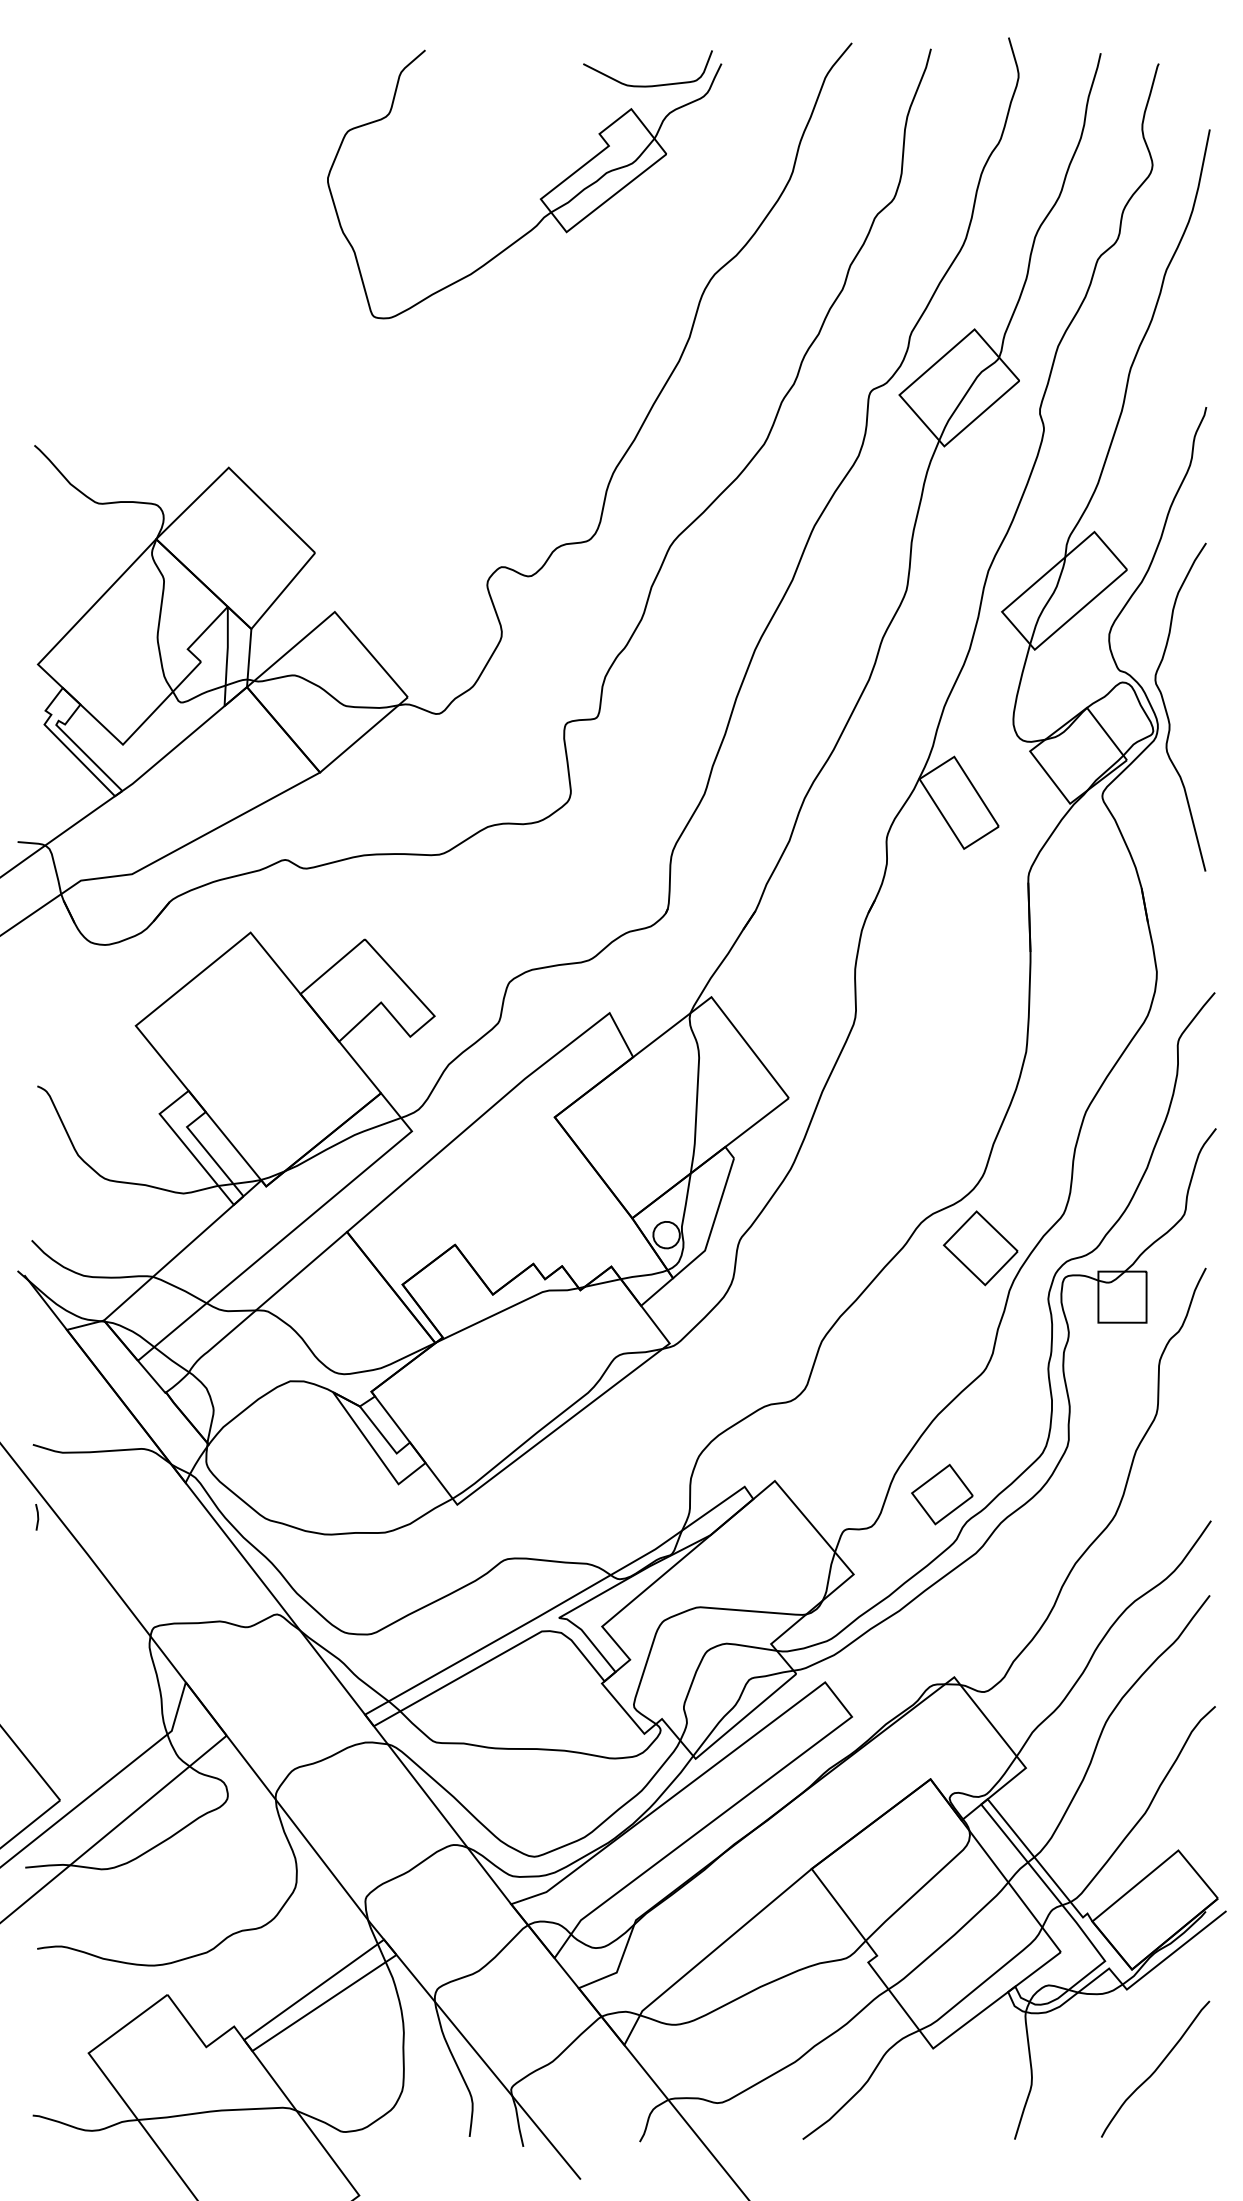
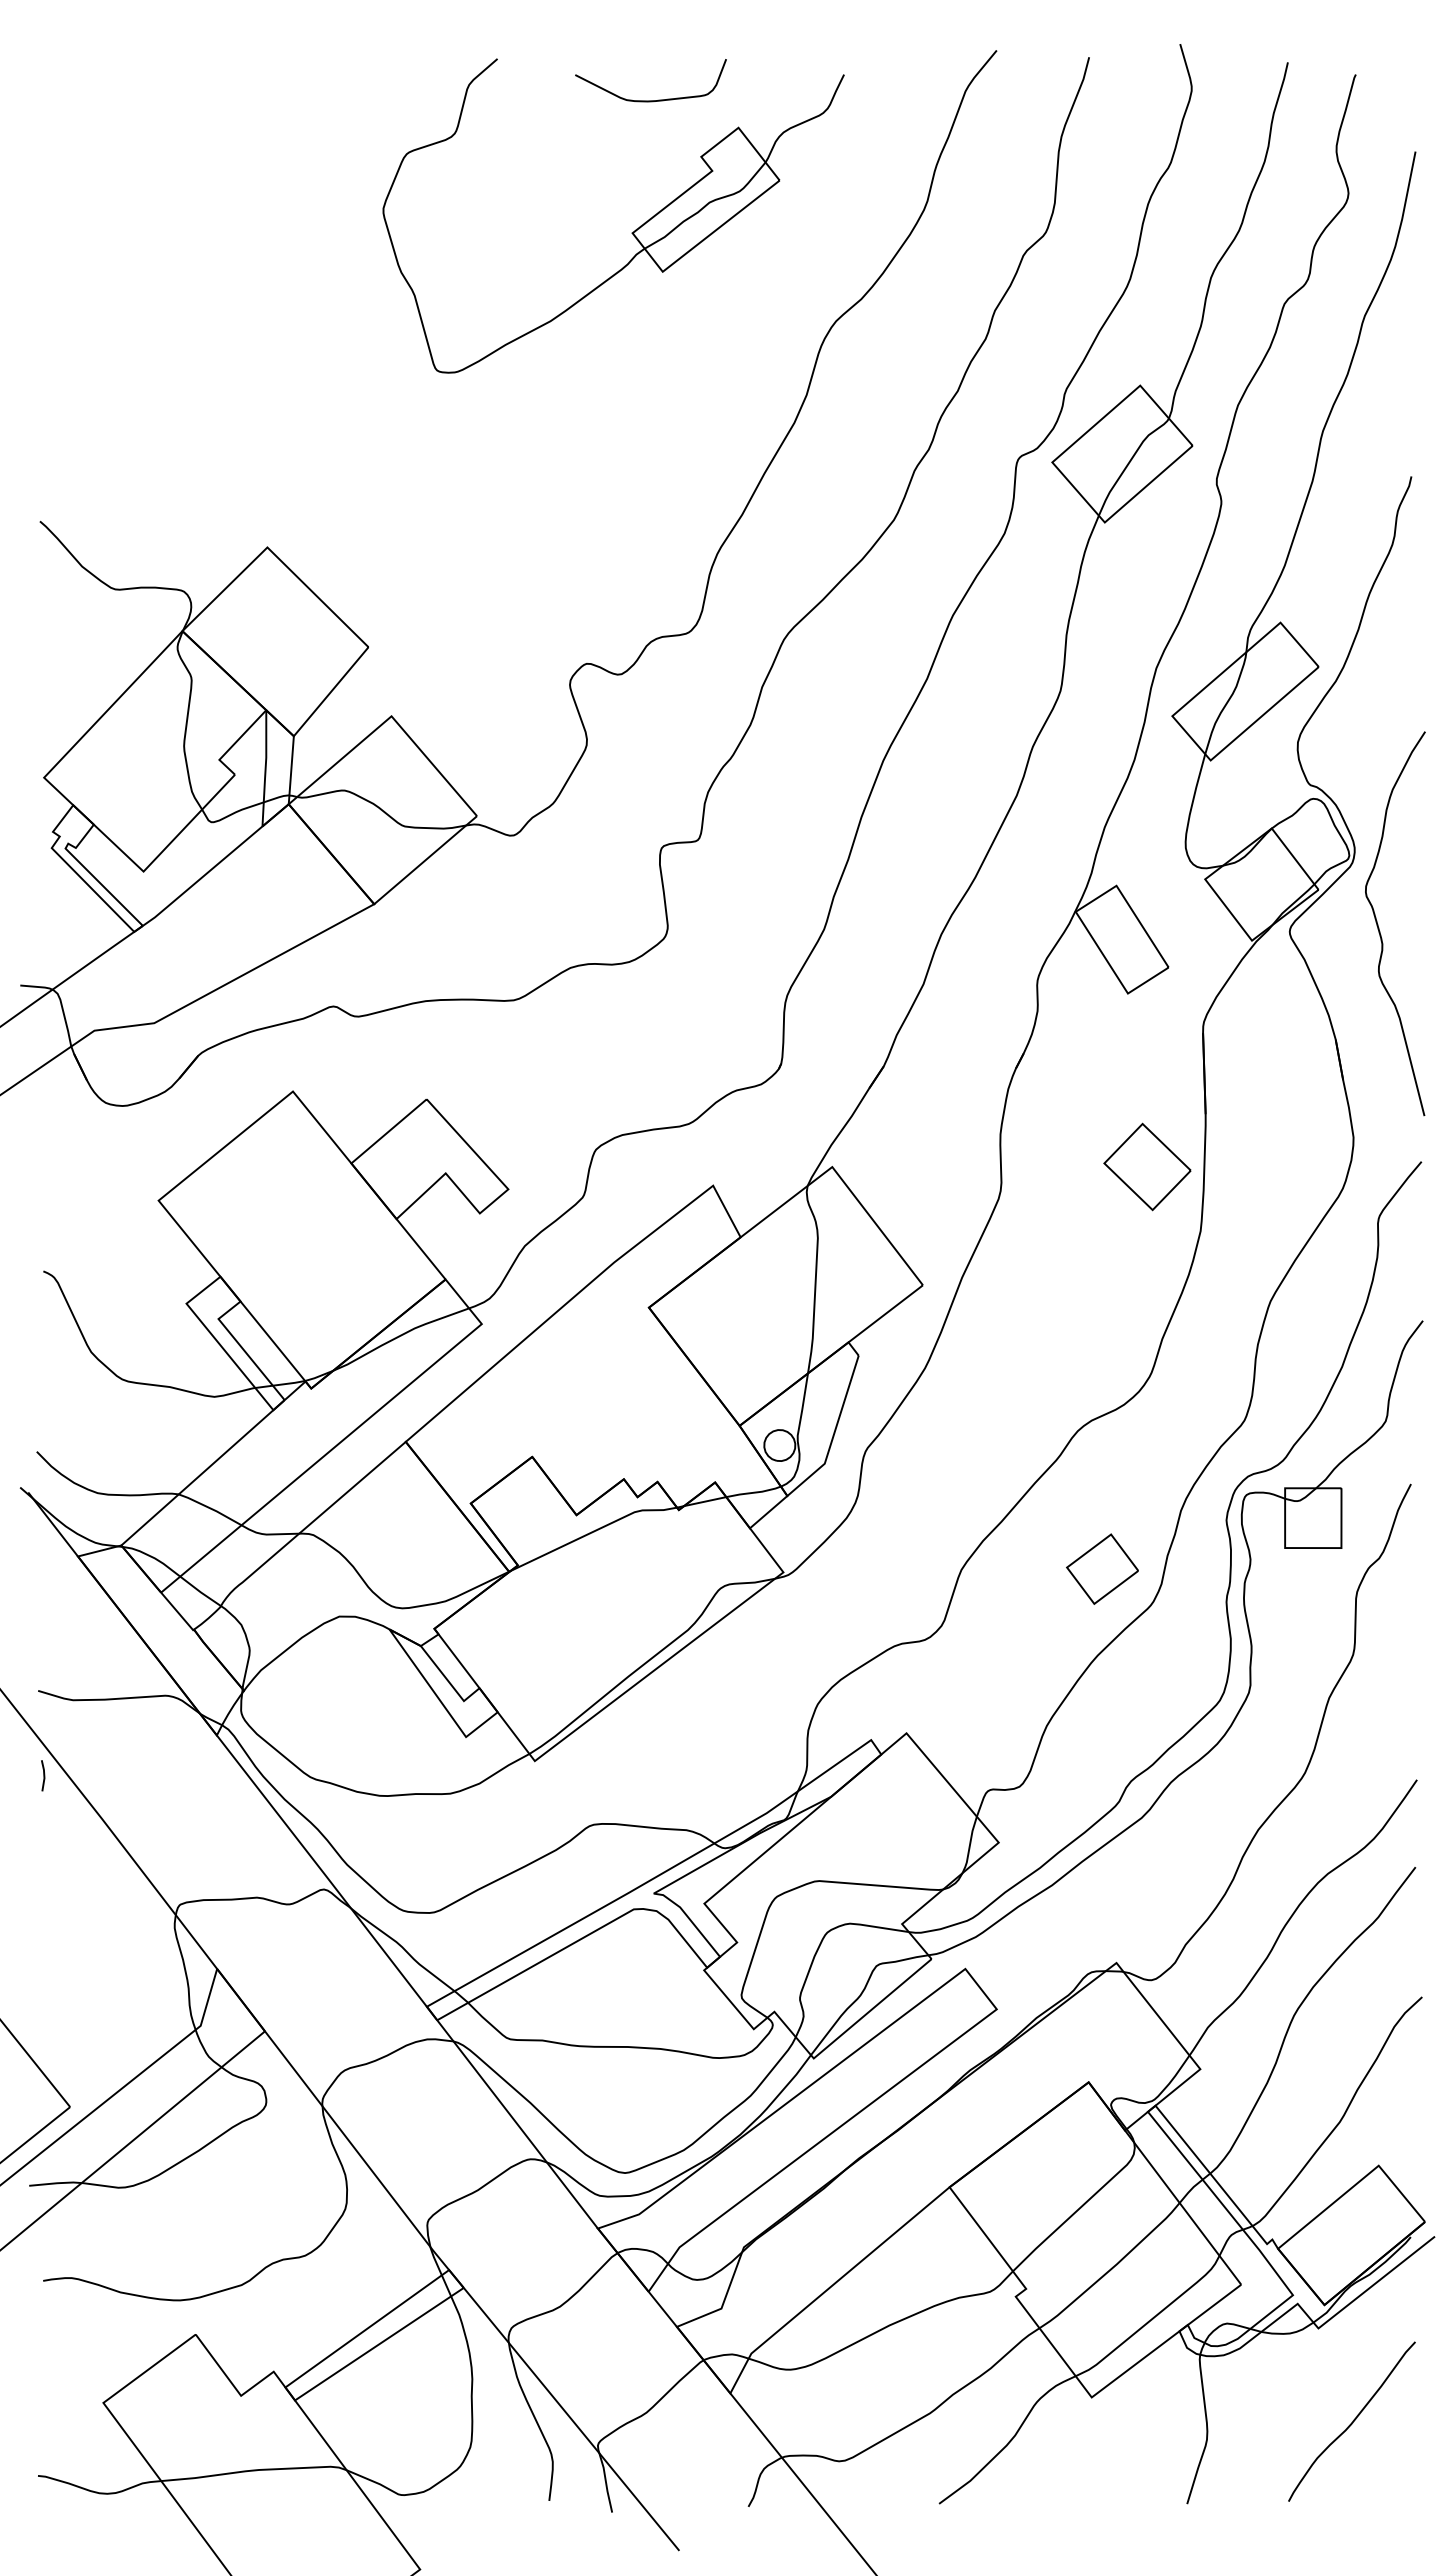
curve: (647, 85) -> (650, 100), moved
curve: (1167, 710) -> (1379, 927), moved
part: (980, 1247) -> (1147, 1166), moved
part: (942, 1493) -> (1102, 1568), moved

